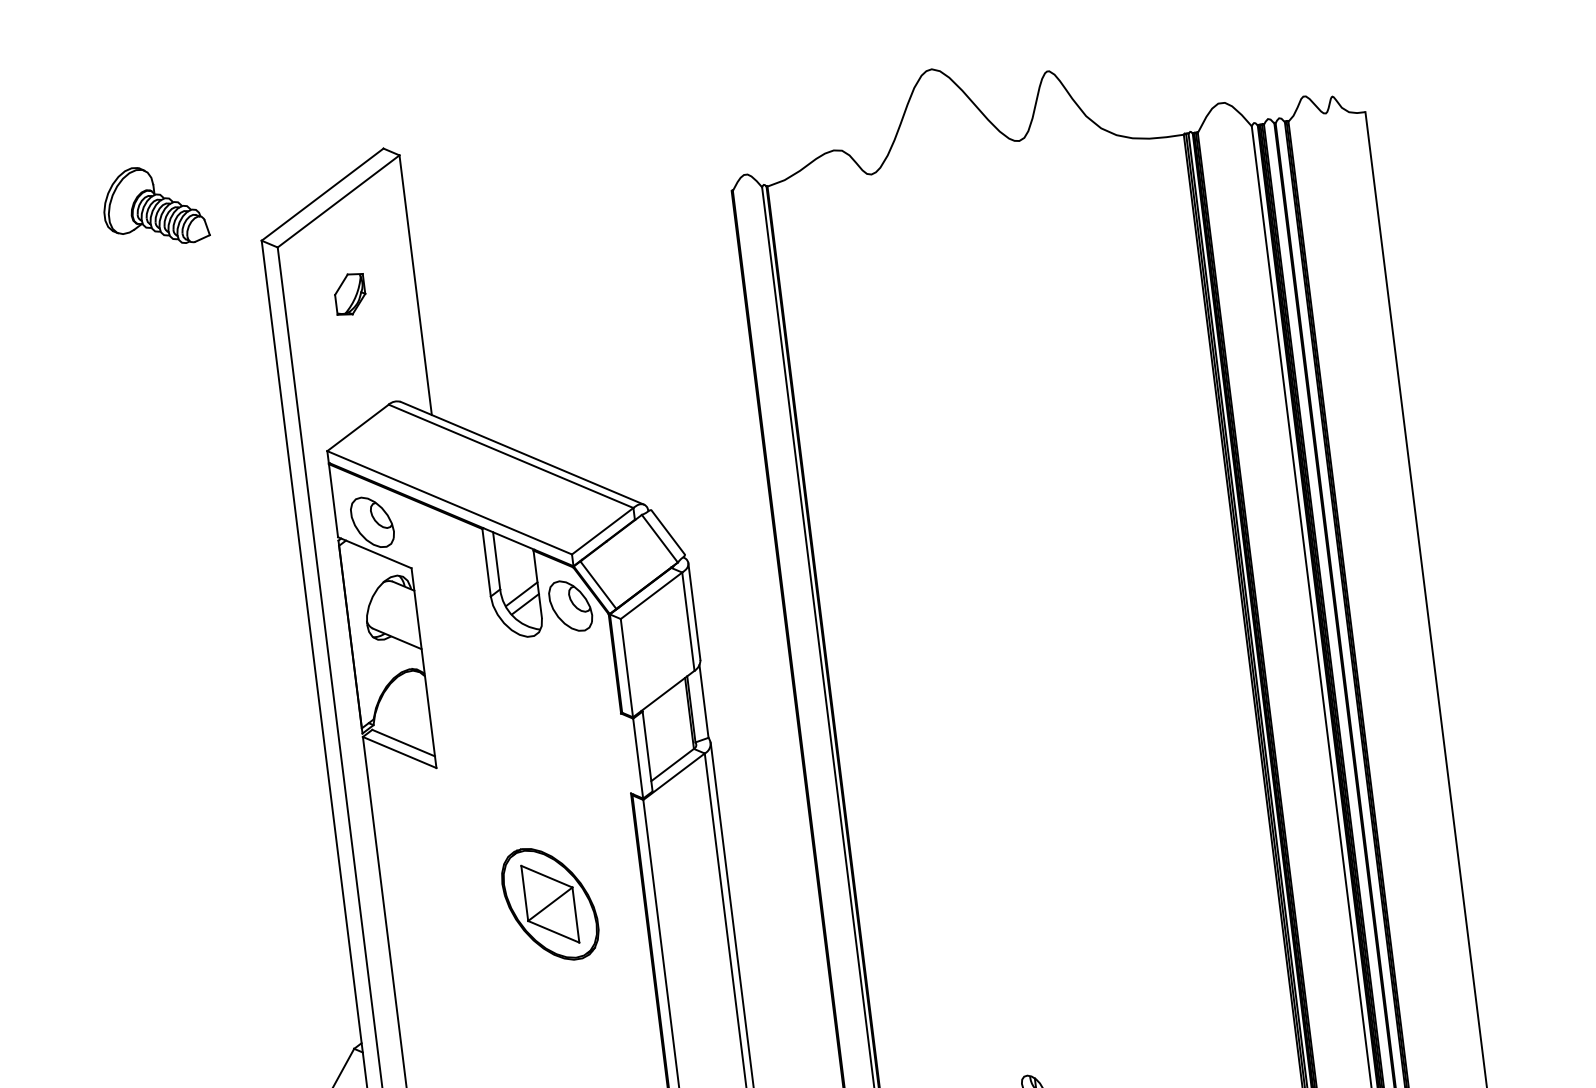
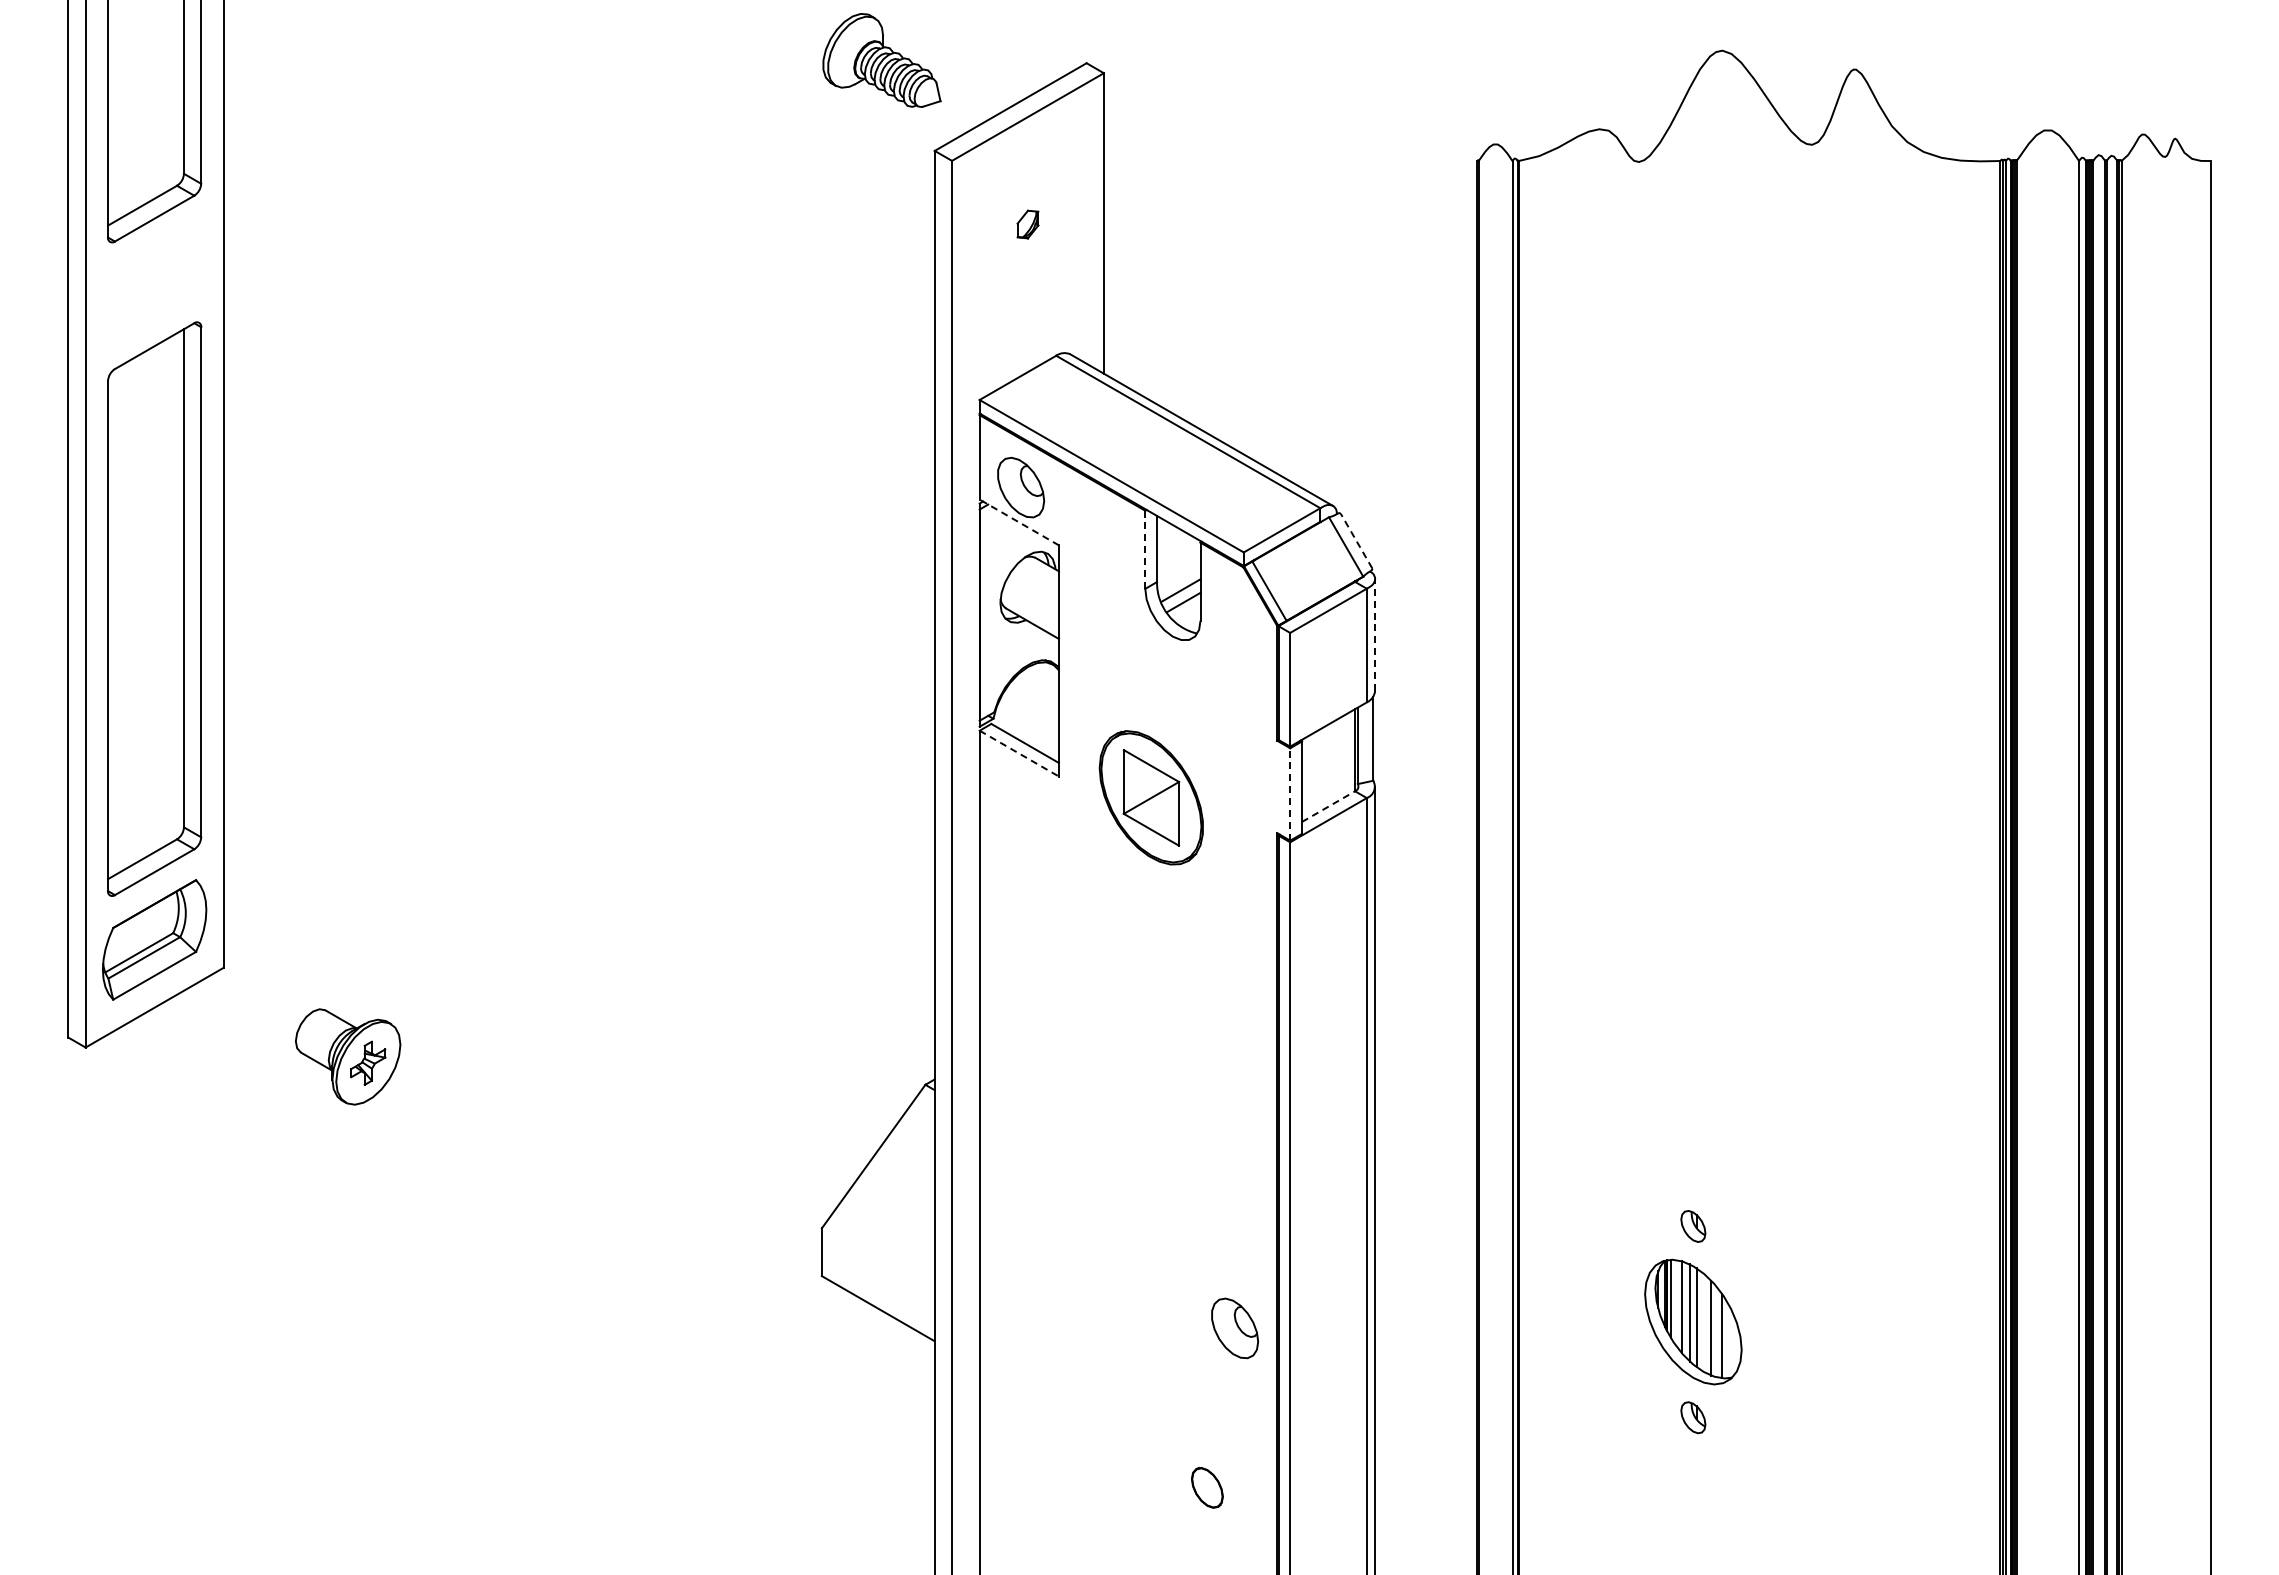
part: (154, 206) -> (881, 60), moved
part: (349, 294) -> (1027, 224), size x0.6
line: (668, 532) -> (1356, 540), solid -> dashed
line: (374, 552) -> (1019, 522), solid -> dashed
line: (486, 562) -> (1145, 549), solid -> dashed
part: (571, 605) -> (1235, 610), removed
line: (694, 611) -> (1375, 634), solid -> dashed
line: (399, 752) -> (1019, 753), solid -> dashed
line: (638, 757) -> (1290, 793), solid -> dashed
line: (672, 764) -> (1328, 806), solid -> dashed
part: (549, 903) -> (1150, 797), moved

